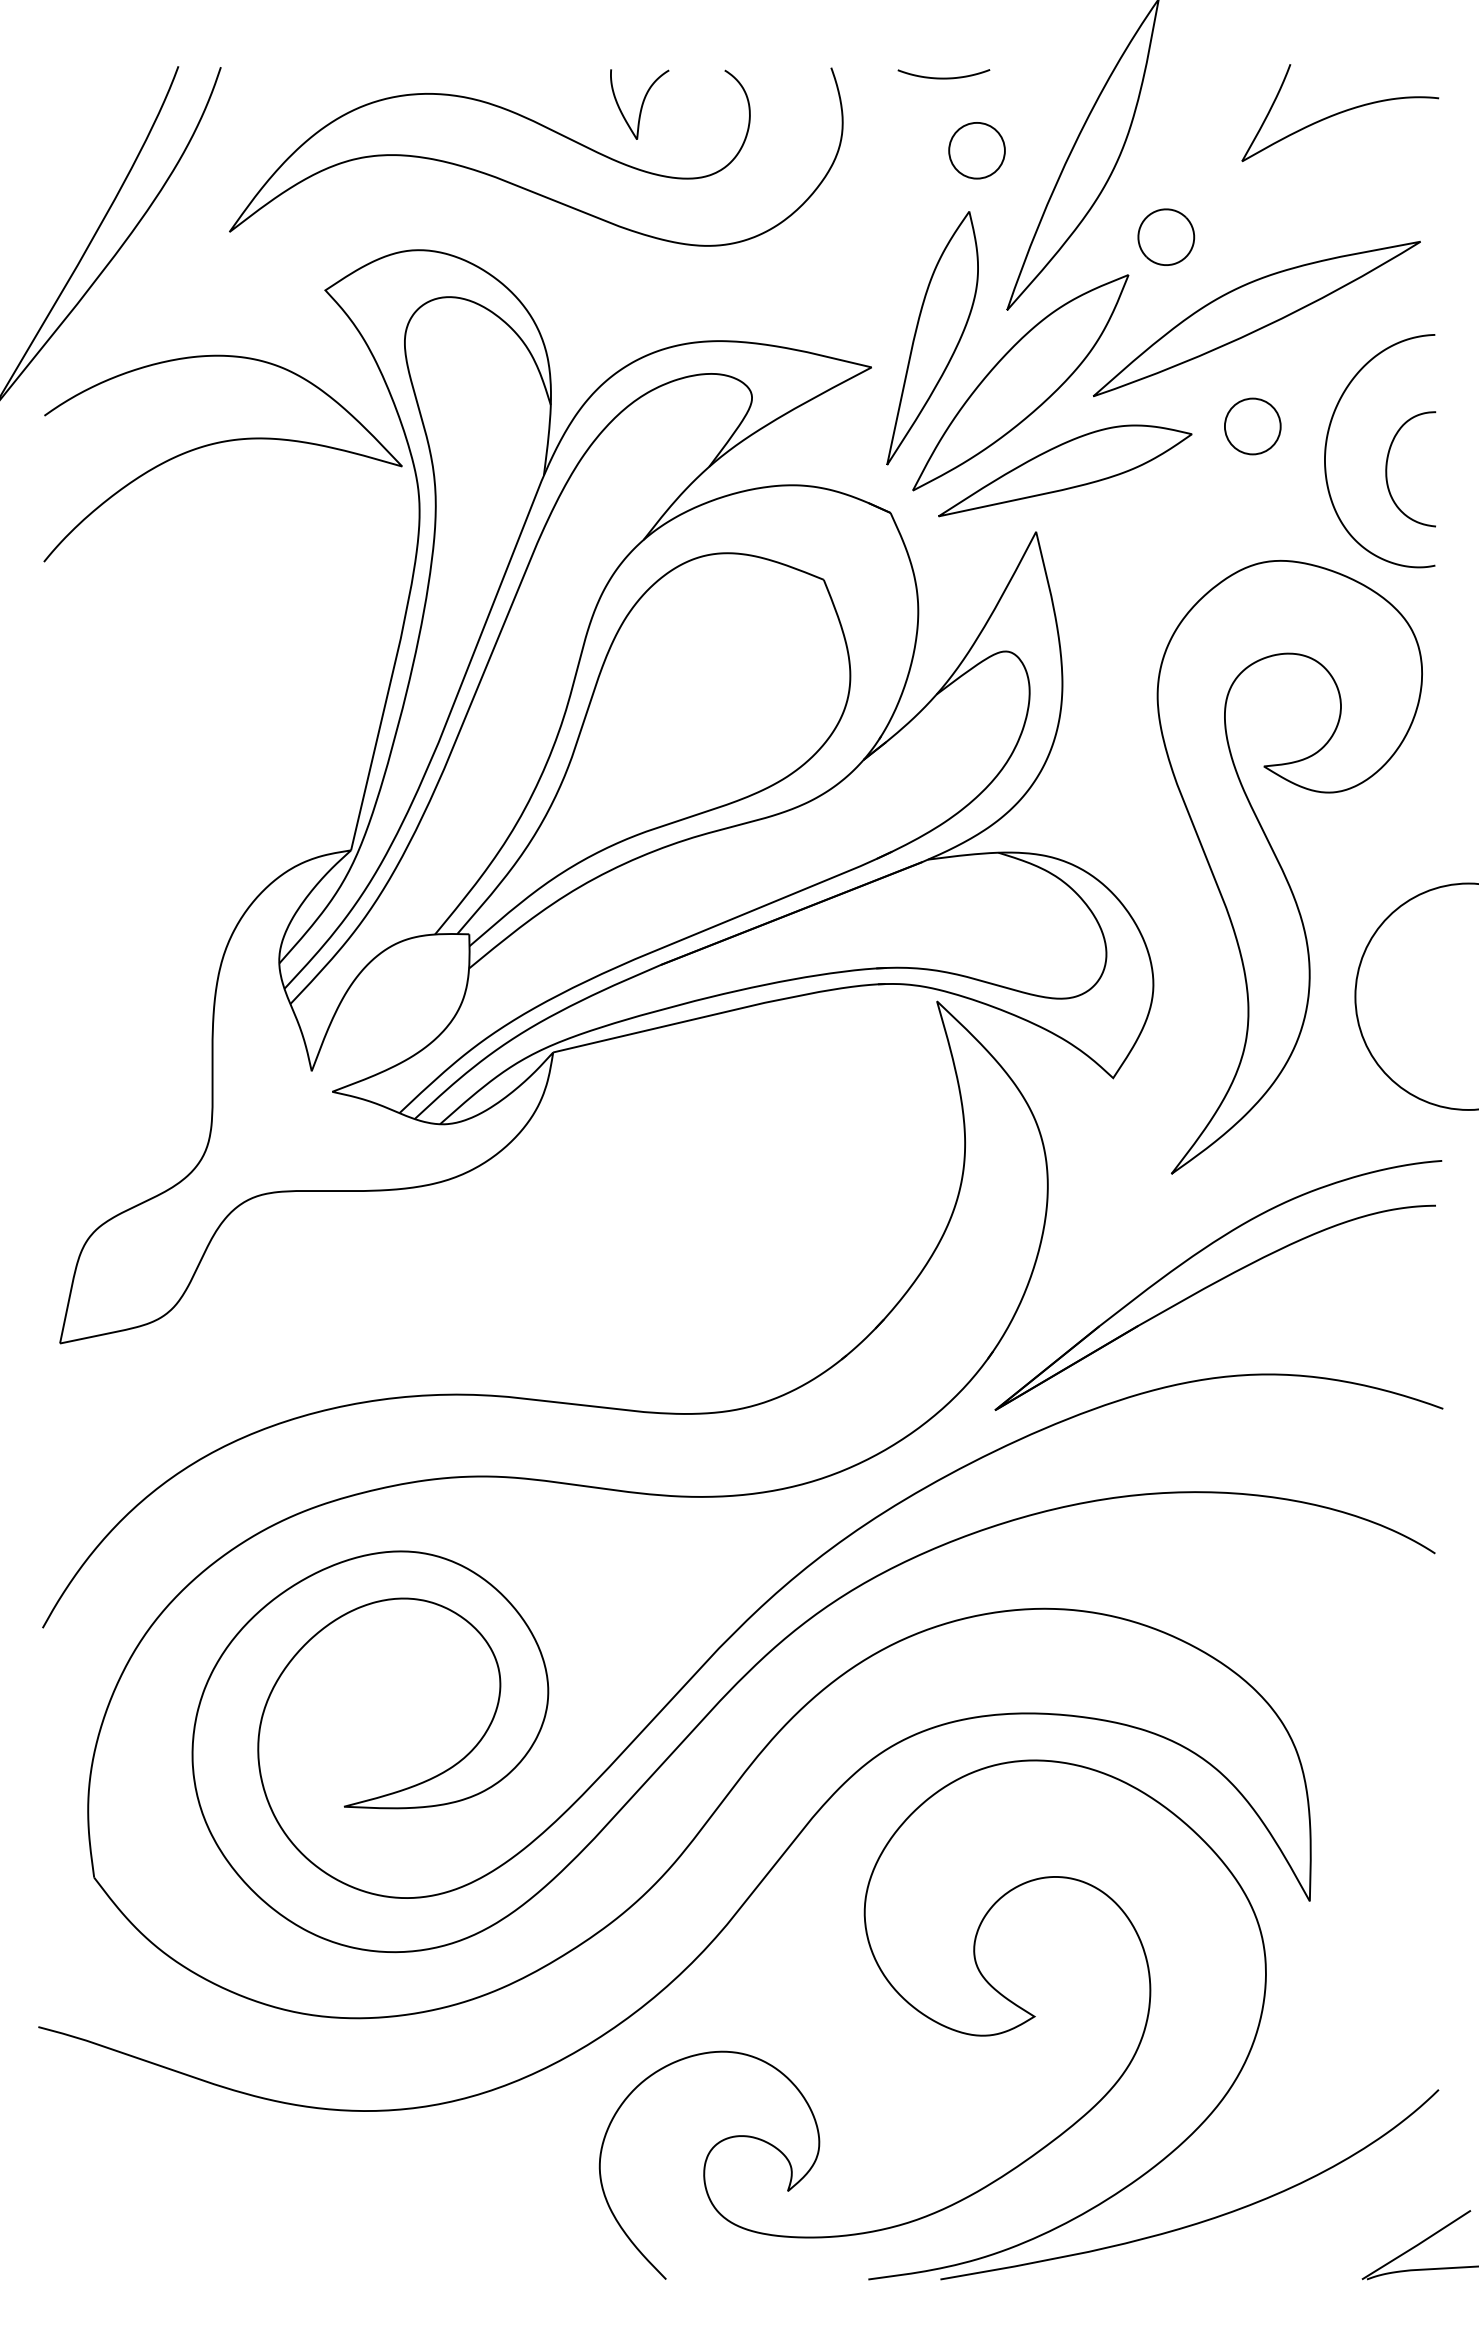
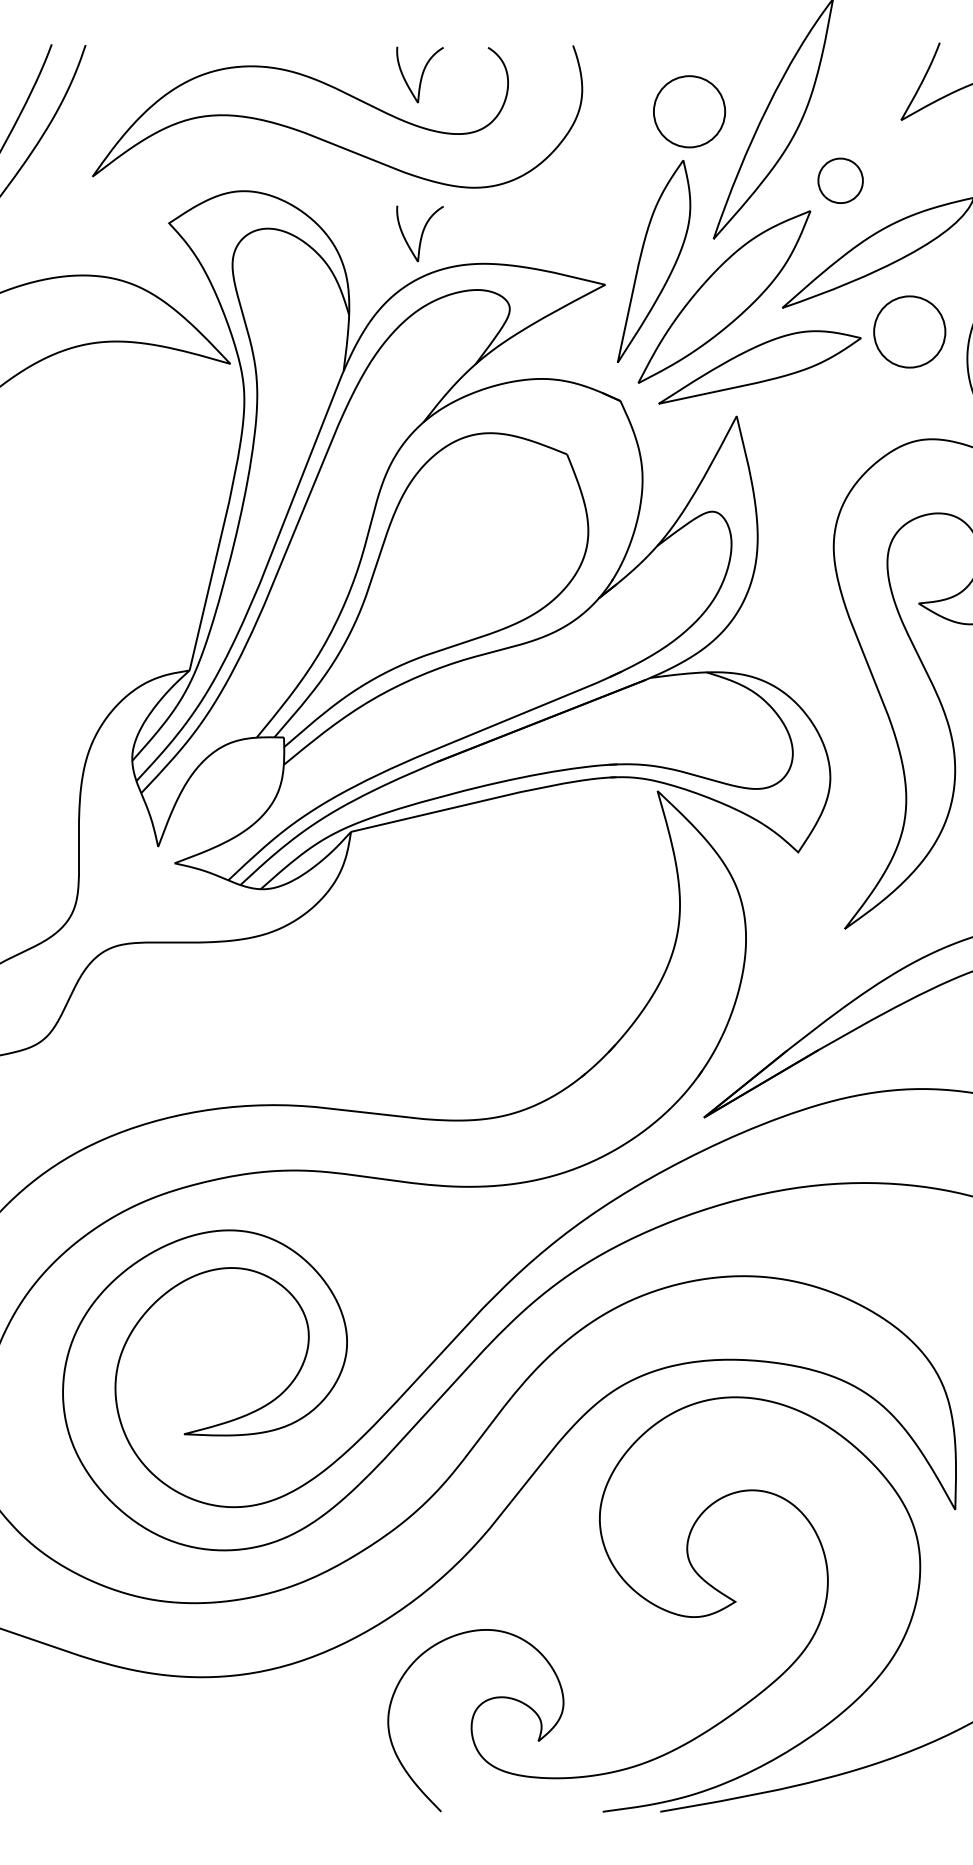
curve: (943, 77) -> (662, 53), removed
circle: (976, 150) -> (689, 111), size x1.6
curve: (641, 303) -> (421, 233), added
circle: (1252, 426) -> (909, 332), size x1.6

